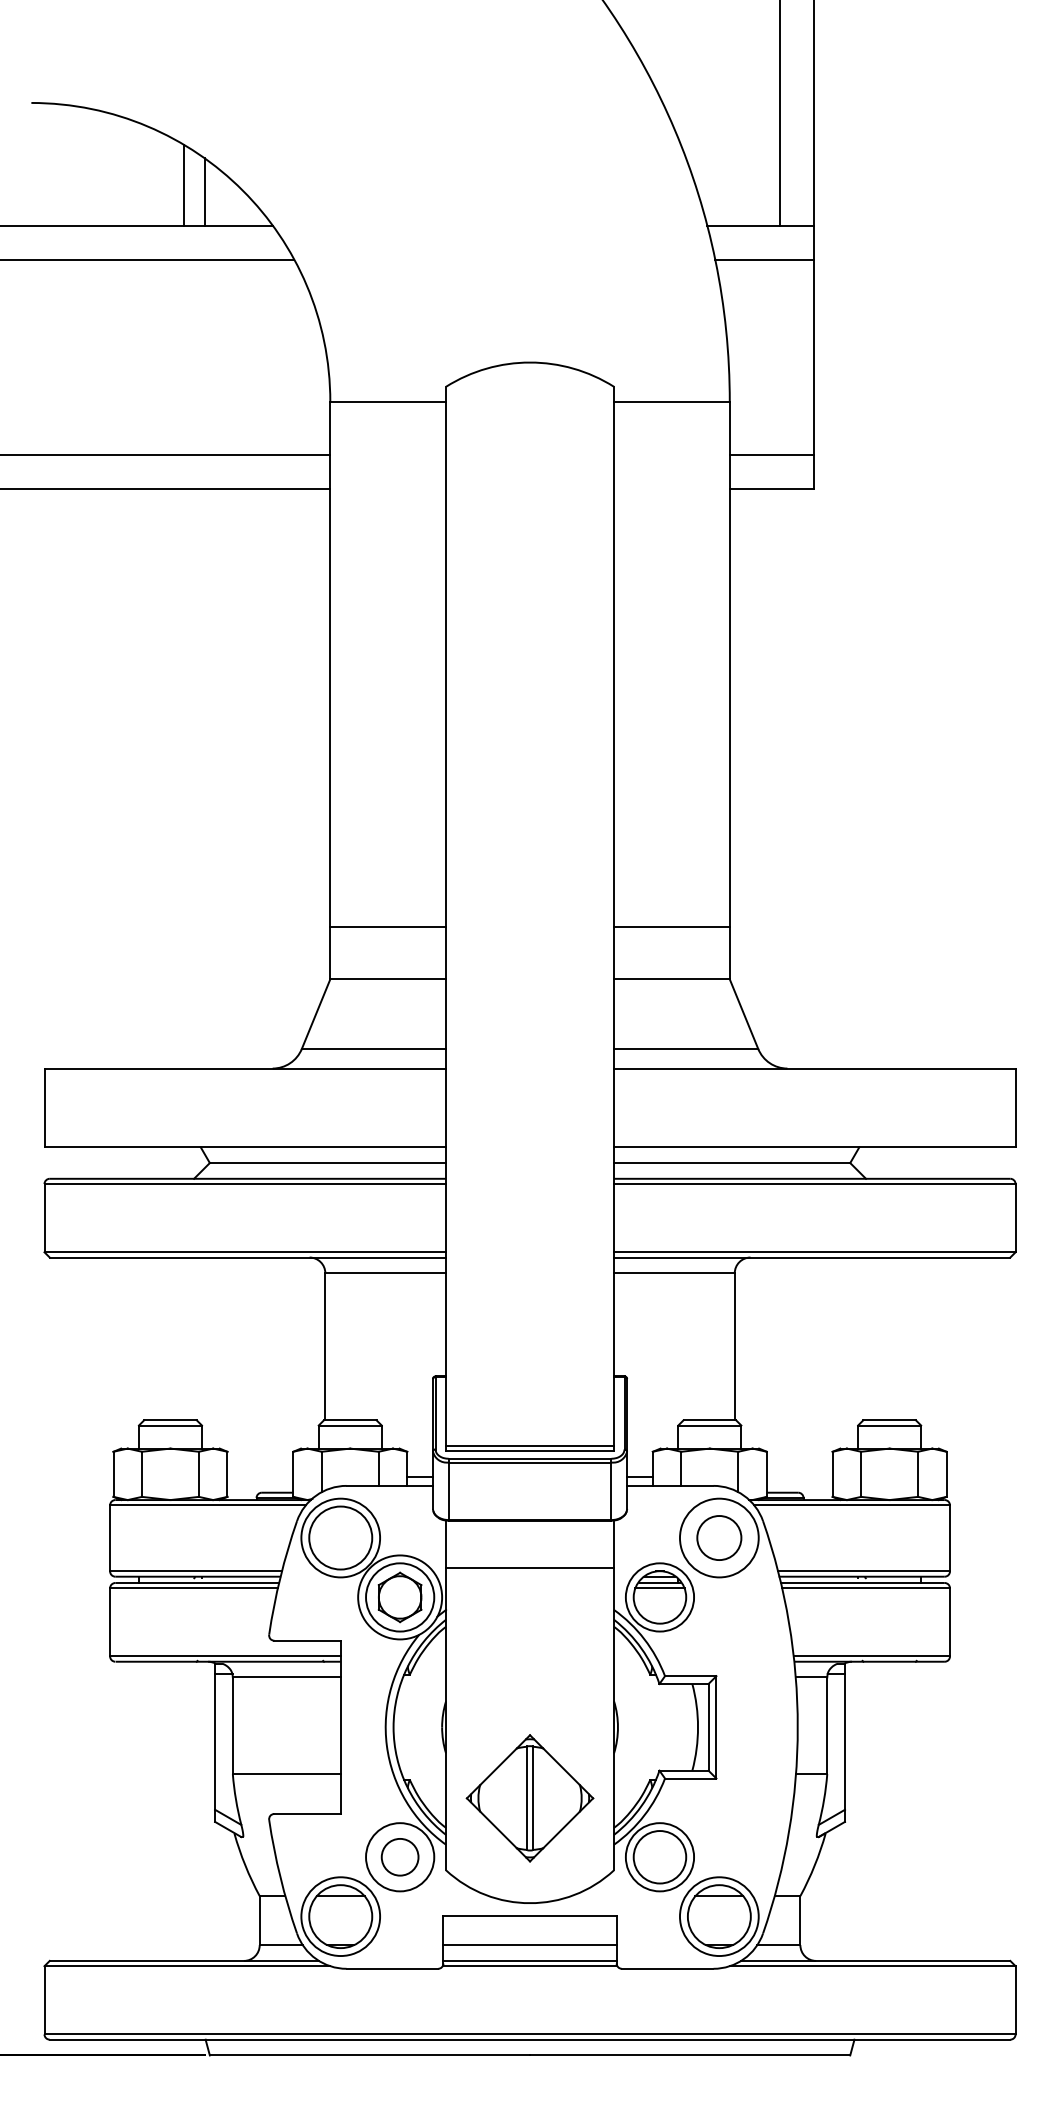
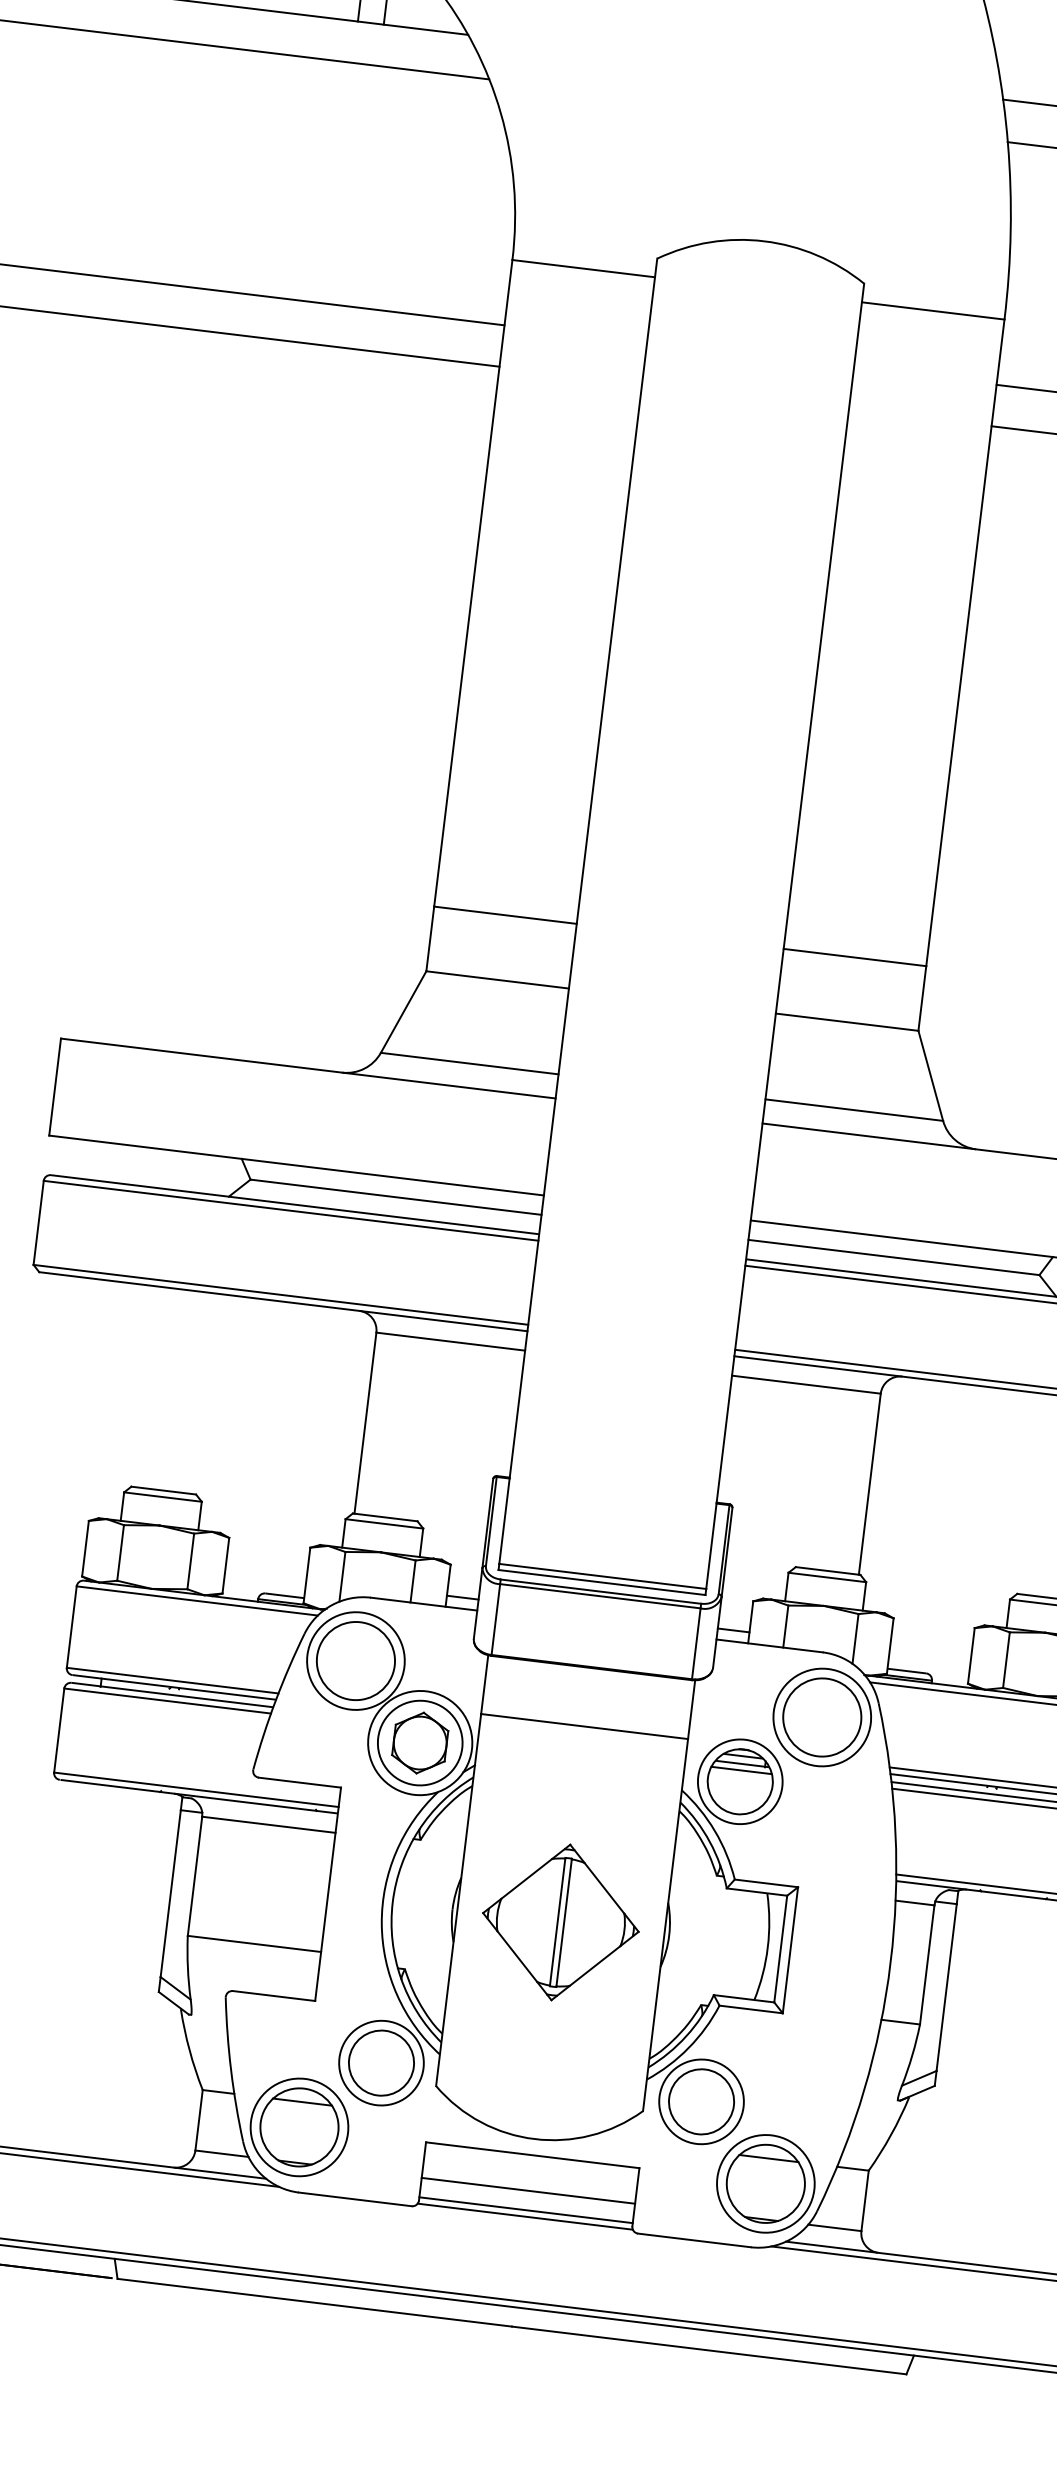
circle: (718, 1537) -> (821, 1716), size x1.43
part: (529, 1798) -> (560, 1922), moved
circle: (399, 1857) -> (380, 2063), size x1.43

